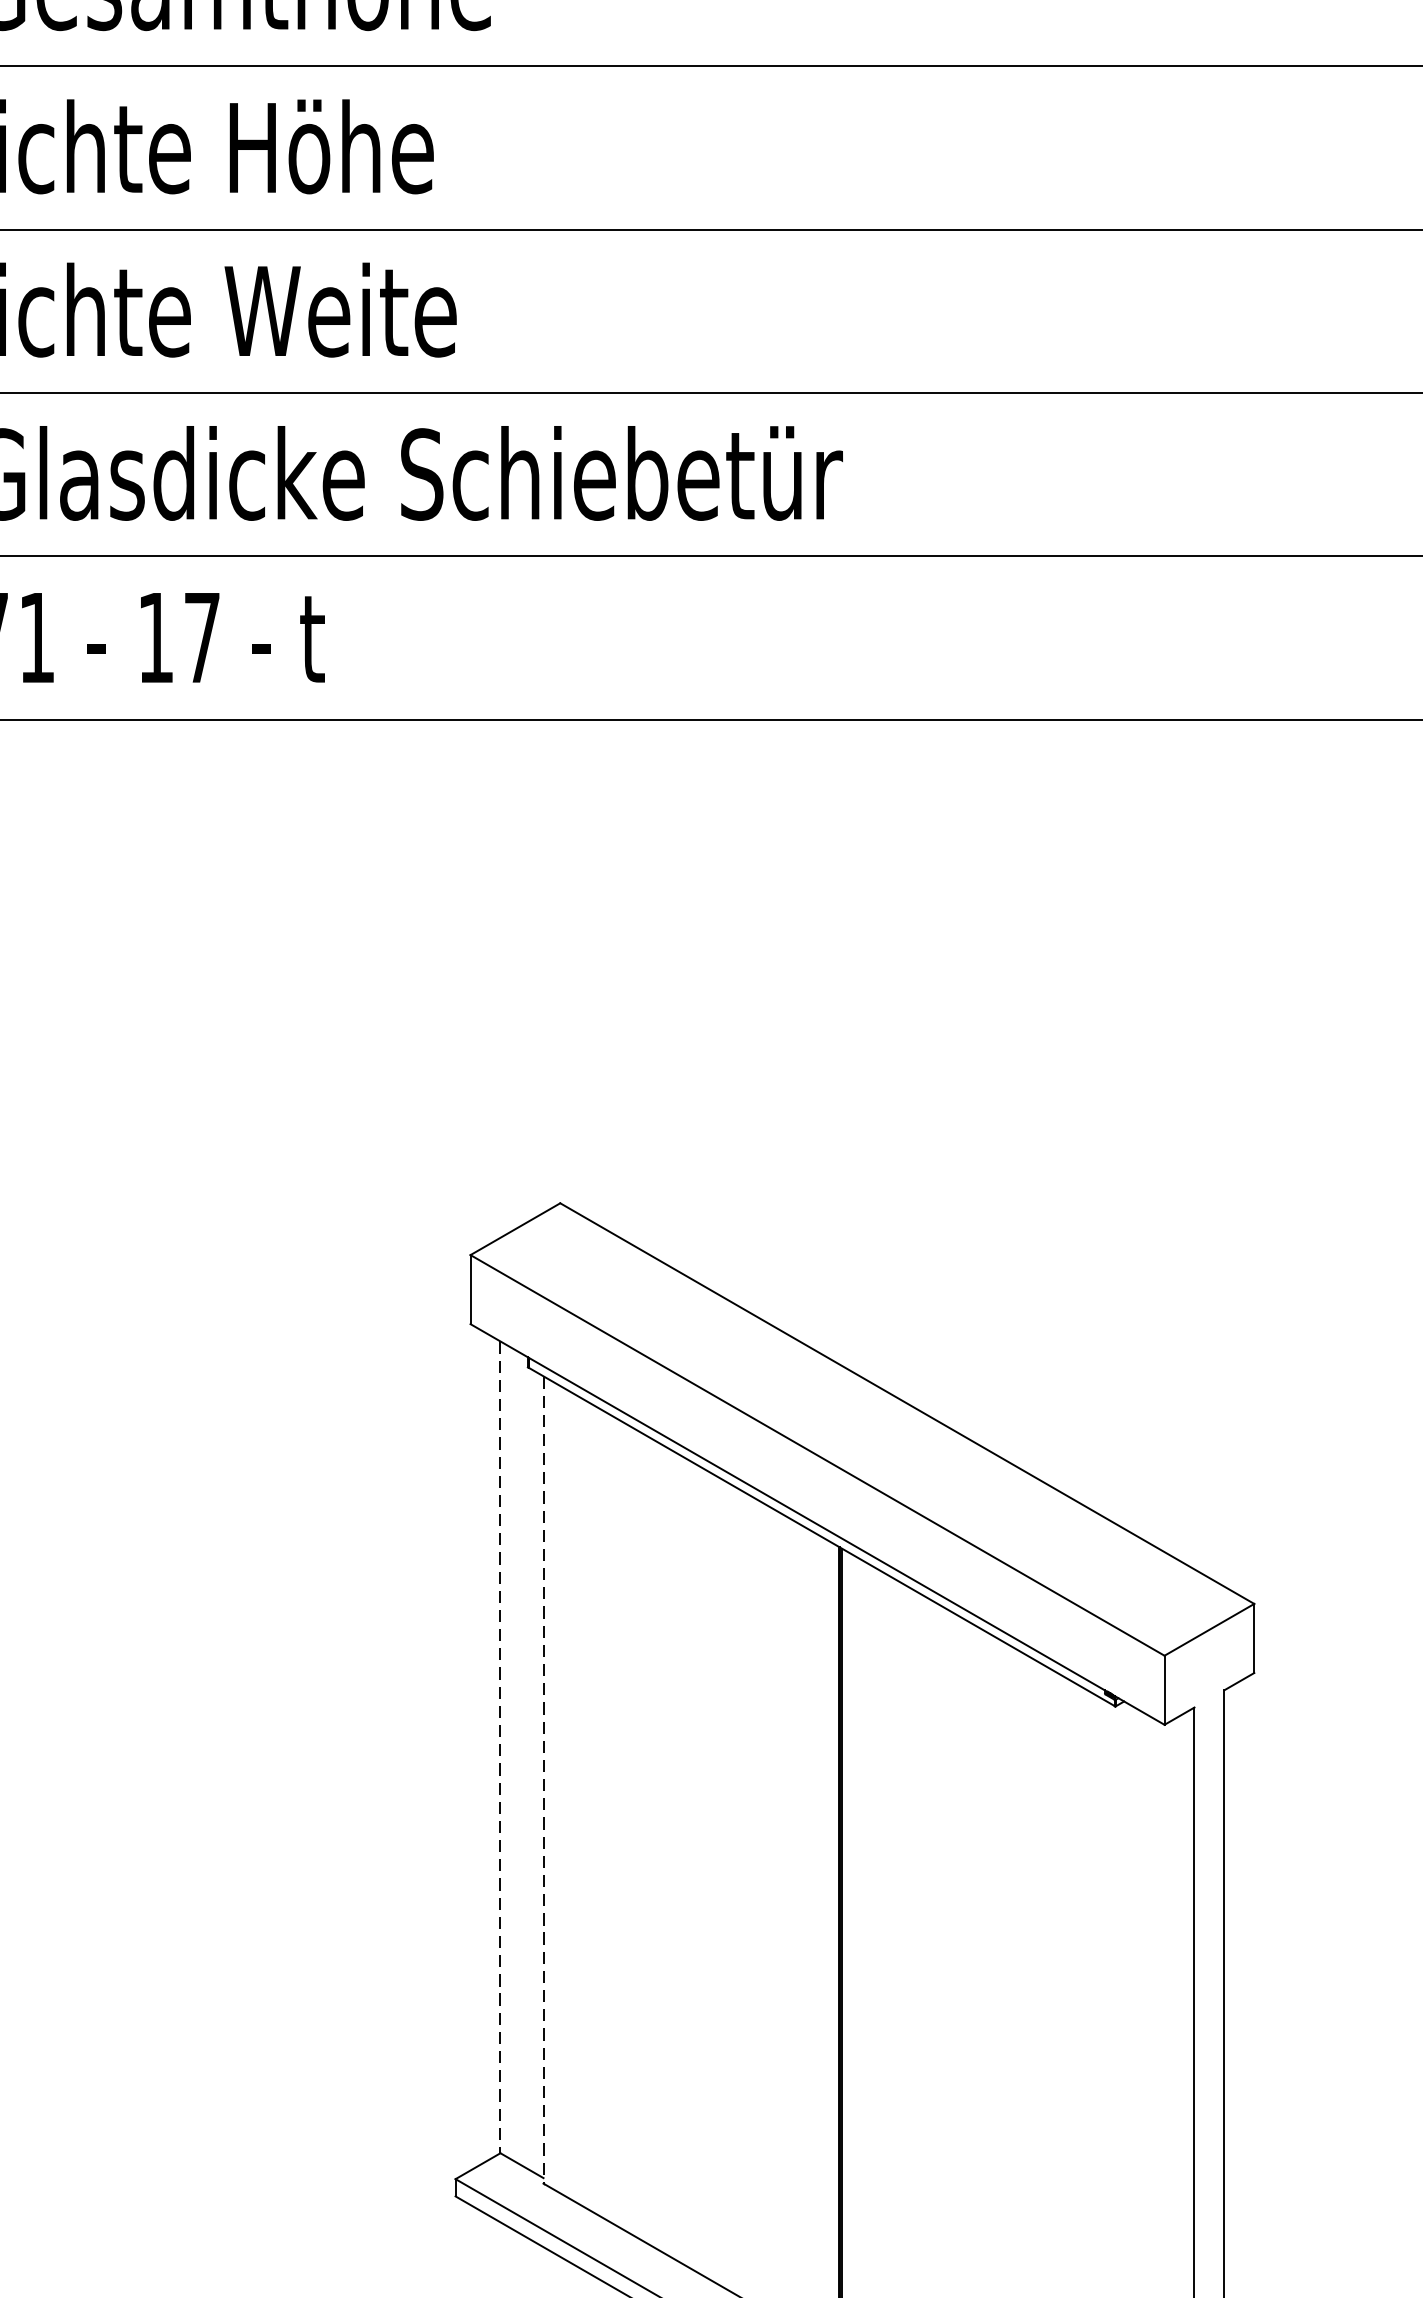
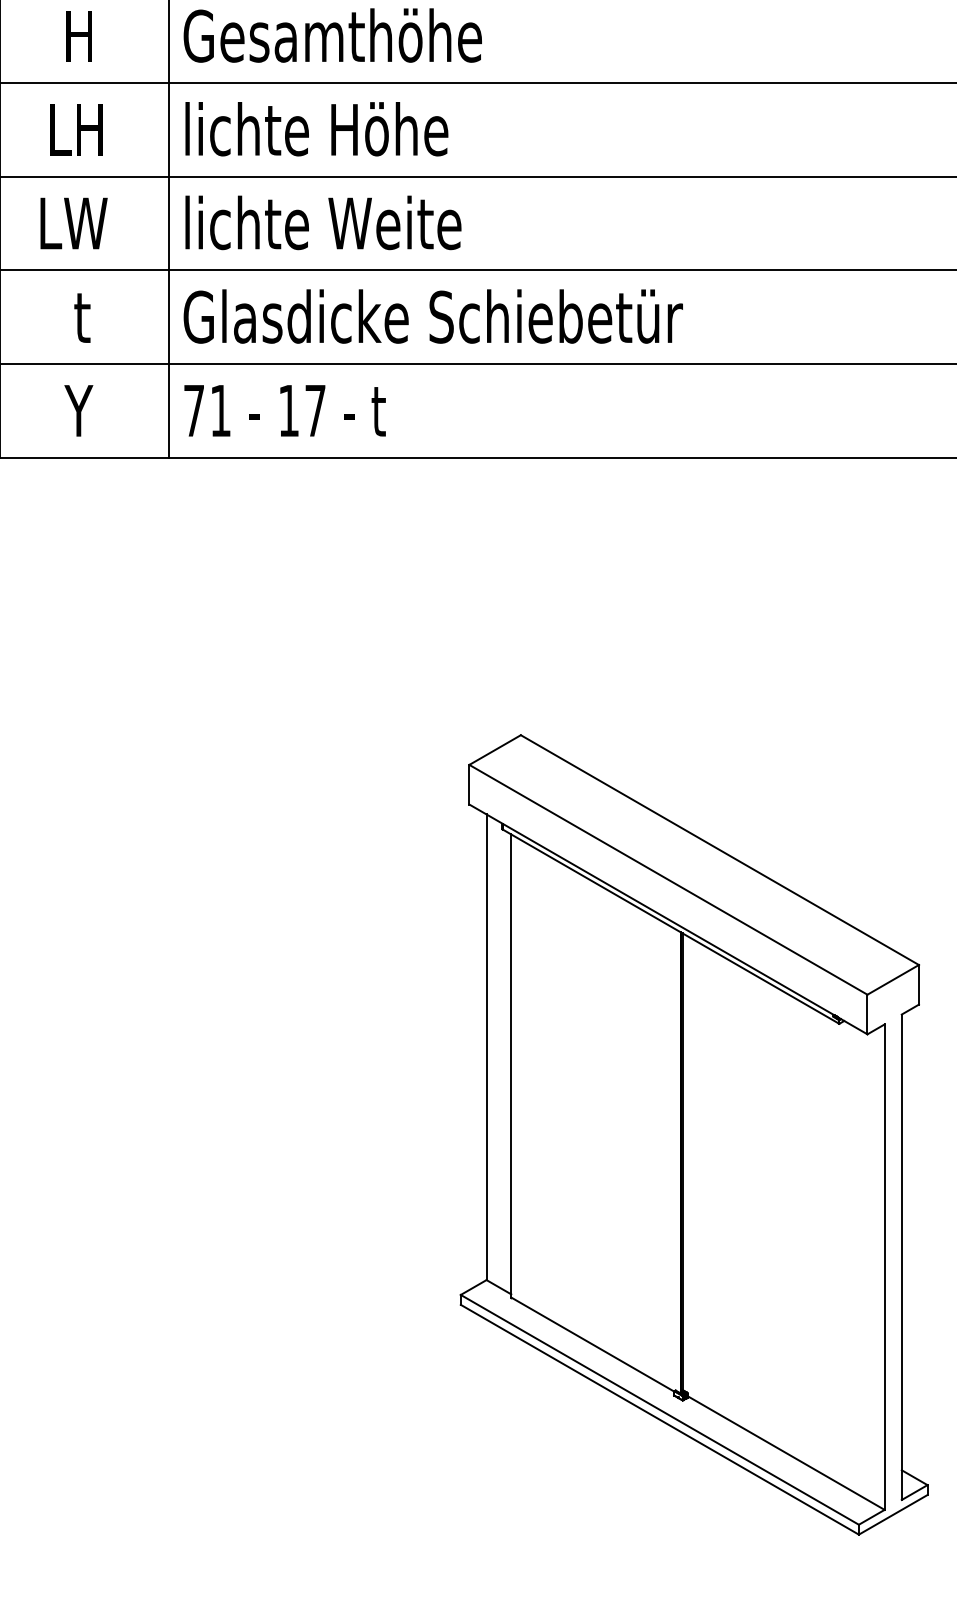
line: (500, 1747) -> (486, 1047), dashed -> solid
line: (543, 1779) -> (511, 1065), dashed -> solid

